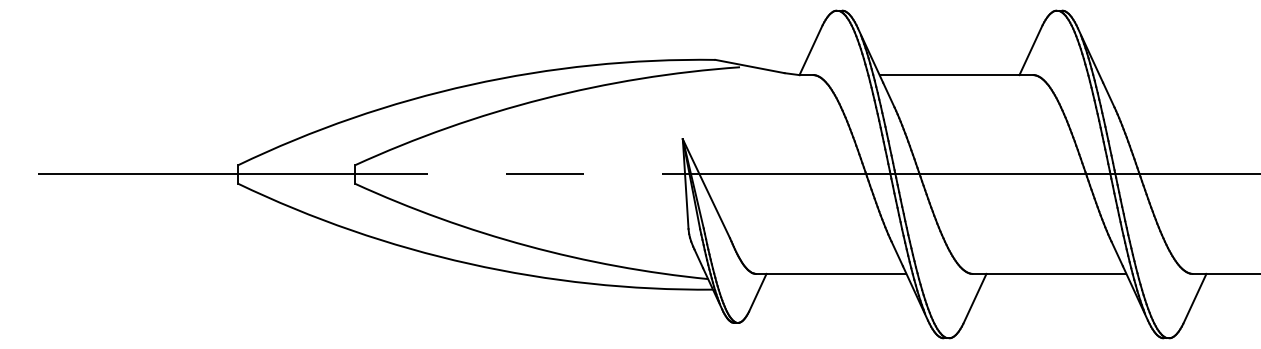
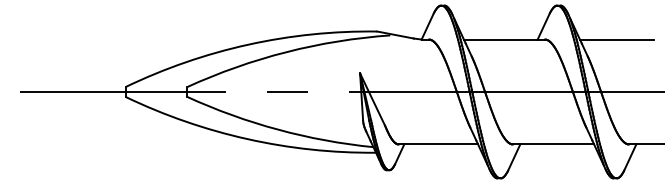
line: (1168, 74) -> (616, 39), added

